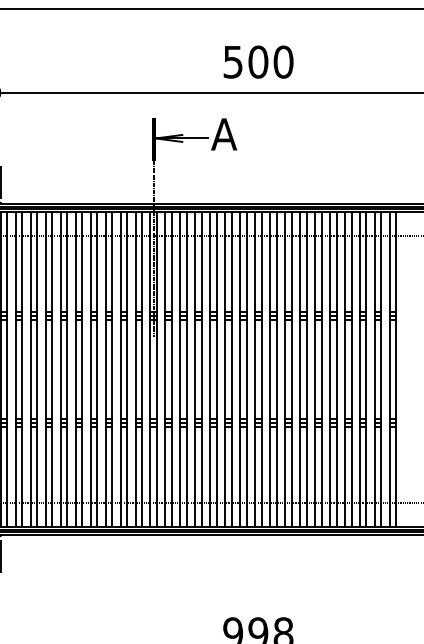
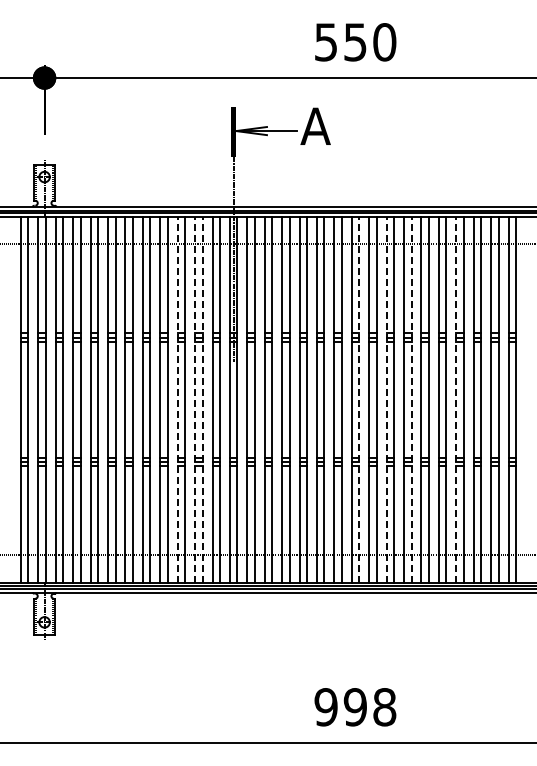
text: (258, 62) -> (355, 42), 500 -> 550
line: (105, 369) -> (177, 399), solid -> dashed
line: (120, 369) -> (195, 399), solid -> dashed
line: (126, 369) -> (202, 399), solid -> dashed
line: (261, 369) -> (359, 399), solid -> dashed
line: (285, 369) -> (386, 399), solid -> dashed
line: (306, 369) -> (411, 399), solid -> dashed
line: (345, 369) -> (456, 399), solid -> dashed

